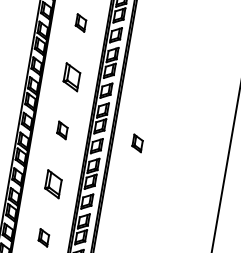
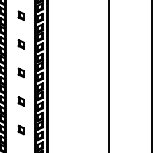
part: (70, 75) -> (20, 72), size x0.62
part: (136, 143) -> (60, 101), removed
part: (51, 182) -> (20, 129), size x0.62

